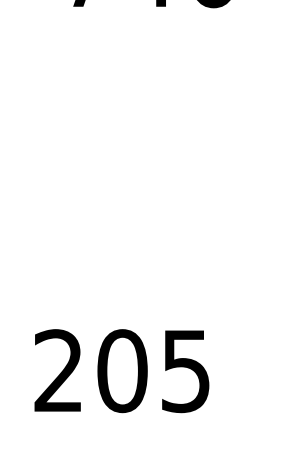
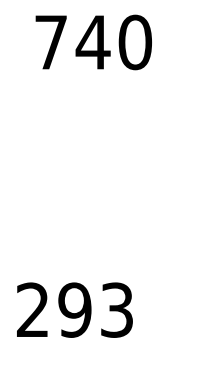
text: (153, 370) -> (95, 309), 205 -> 293

